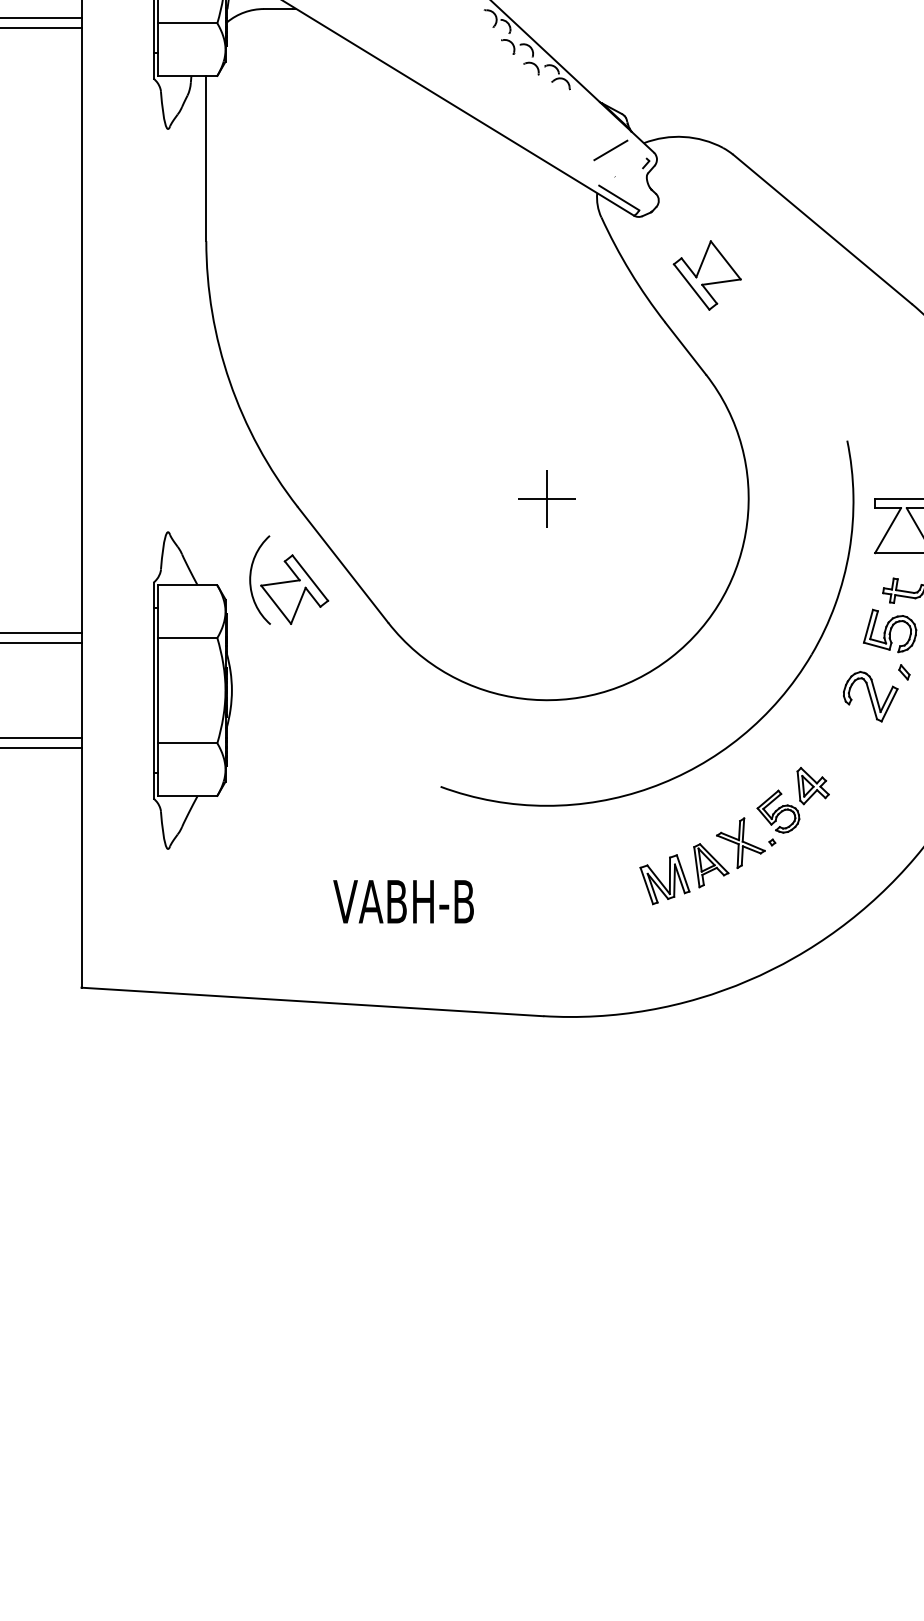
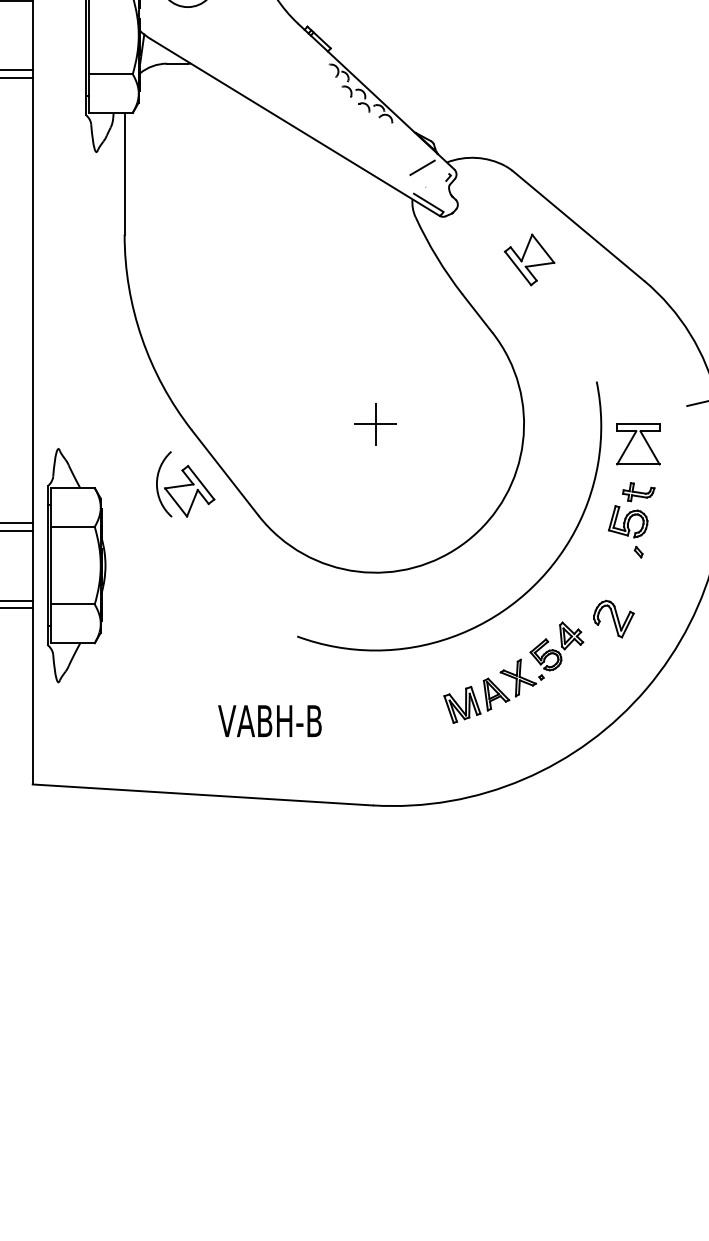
part: (707, 274) -> (529, 259), moved
part: (192, 690) -> (76, 565), moved
part: (870, 695) -> (613, 618), moved

